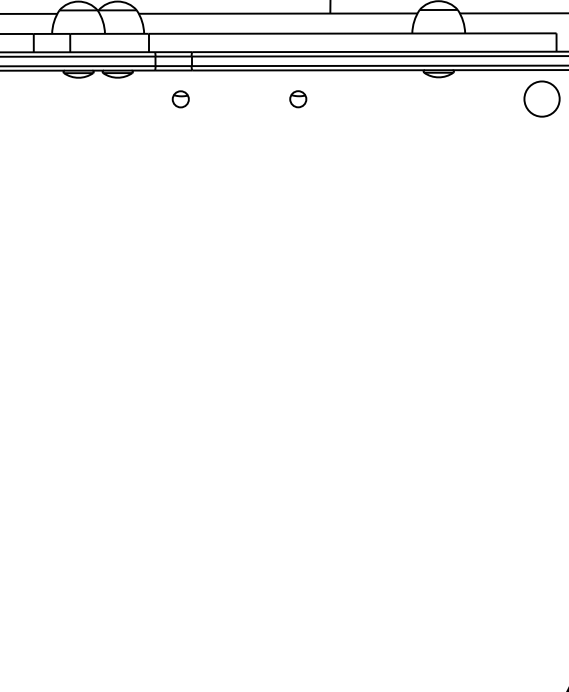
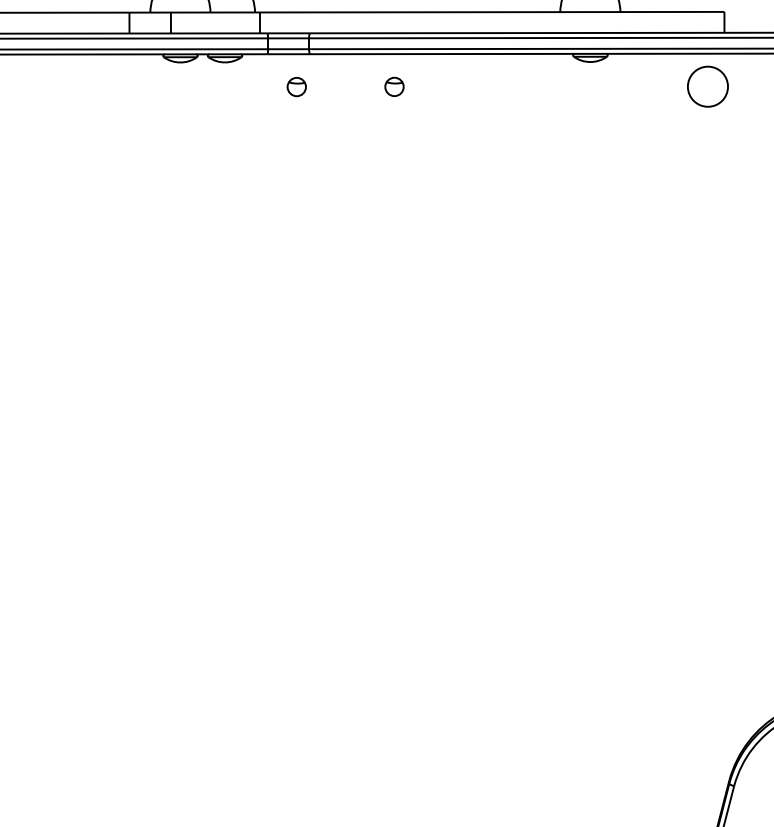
part: (298, 98) -> (394, 86), moved

